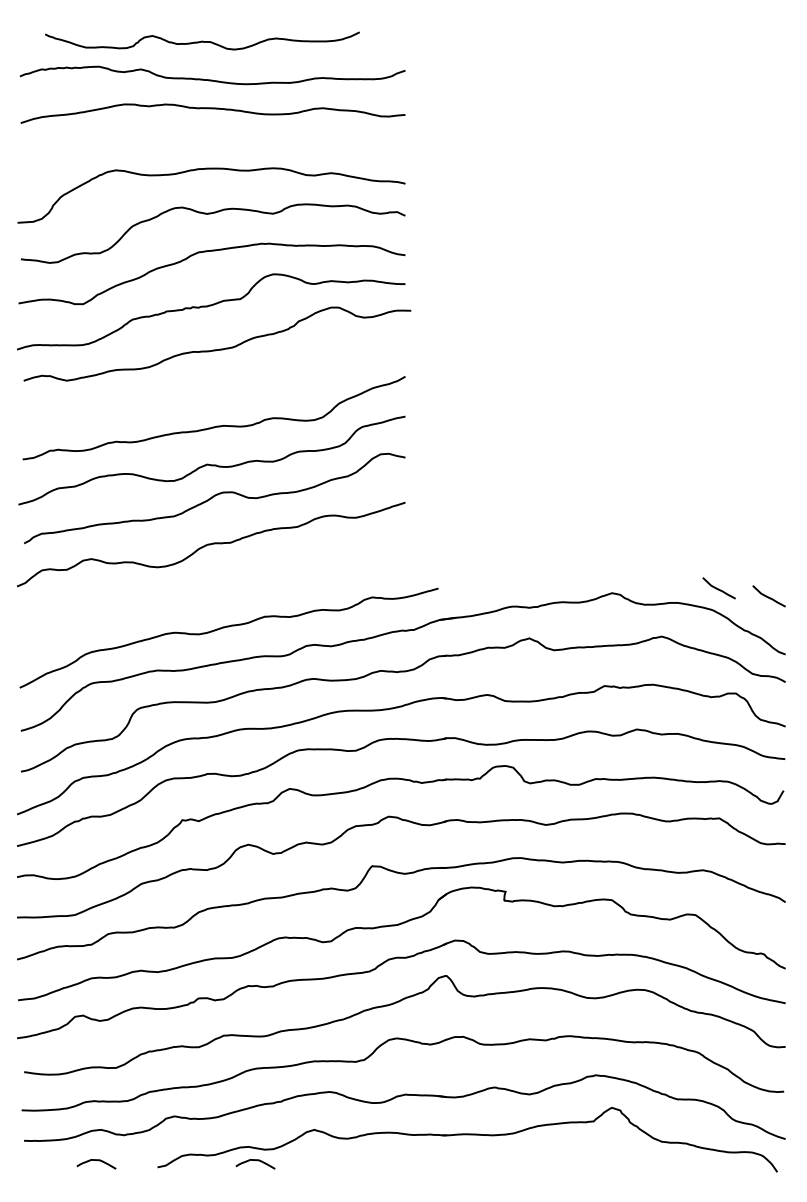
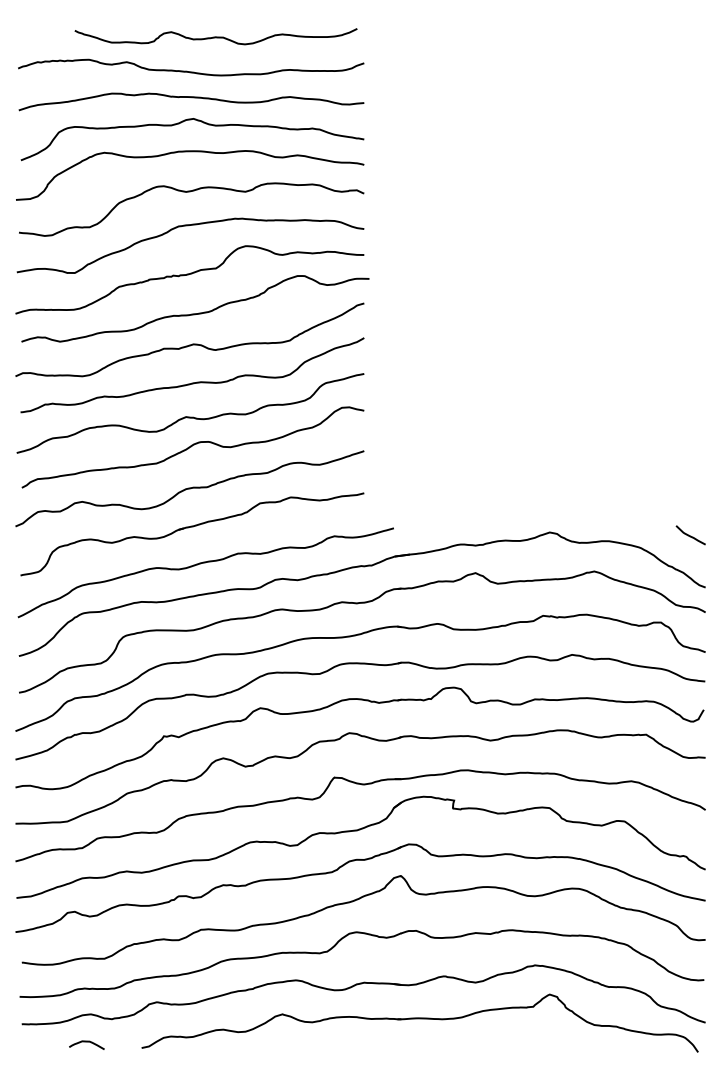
curve: (202, 40) -> (216, 36), moved
curve: (220, 135) -> (198, 121), added
curve: (211, 383) -> (190, 344), added
part: (210, 588) -> (189, 528), added
curve: (718, 588) -> (645, 528), removed
curve: (256, 1161) -> (230, 1042), removed

